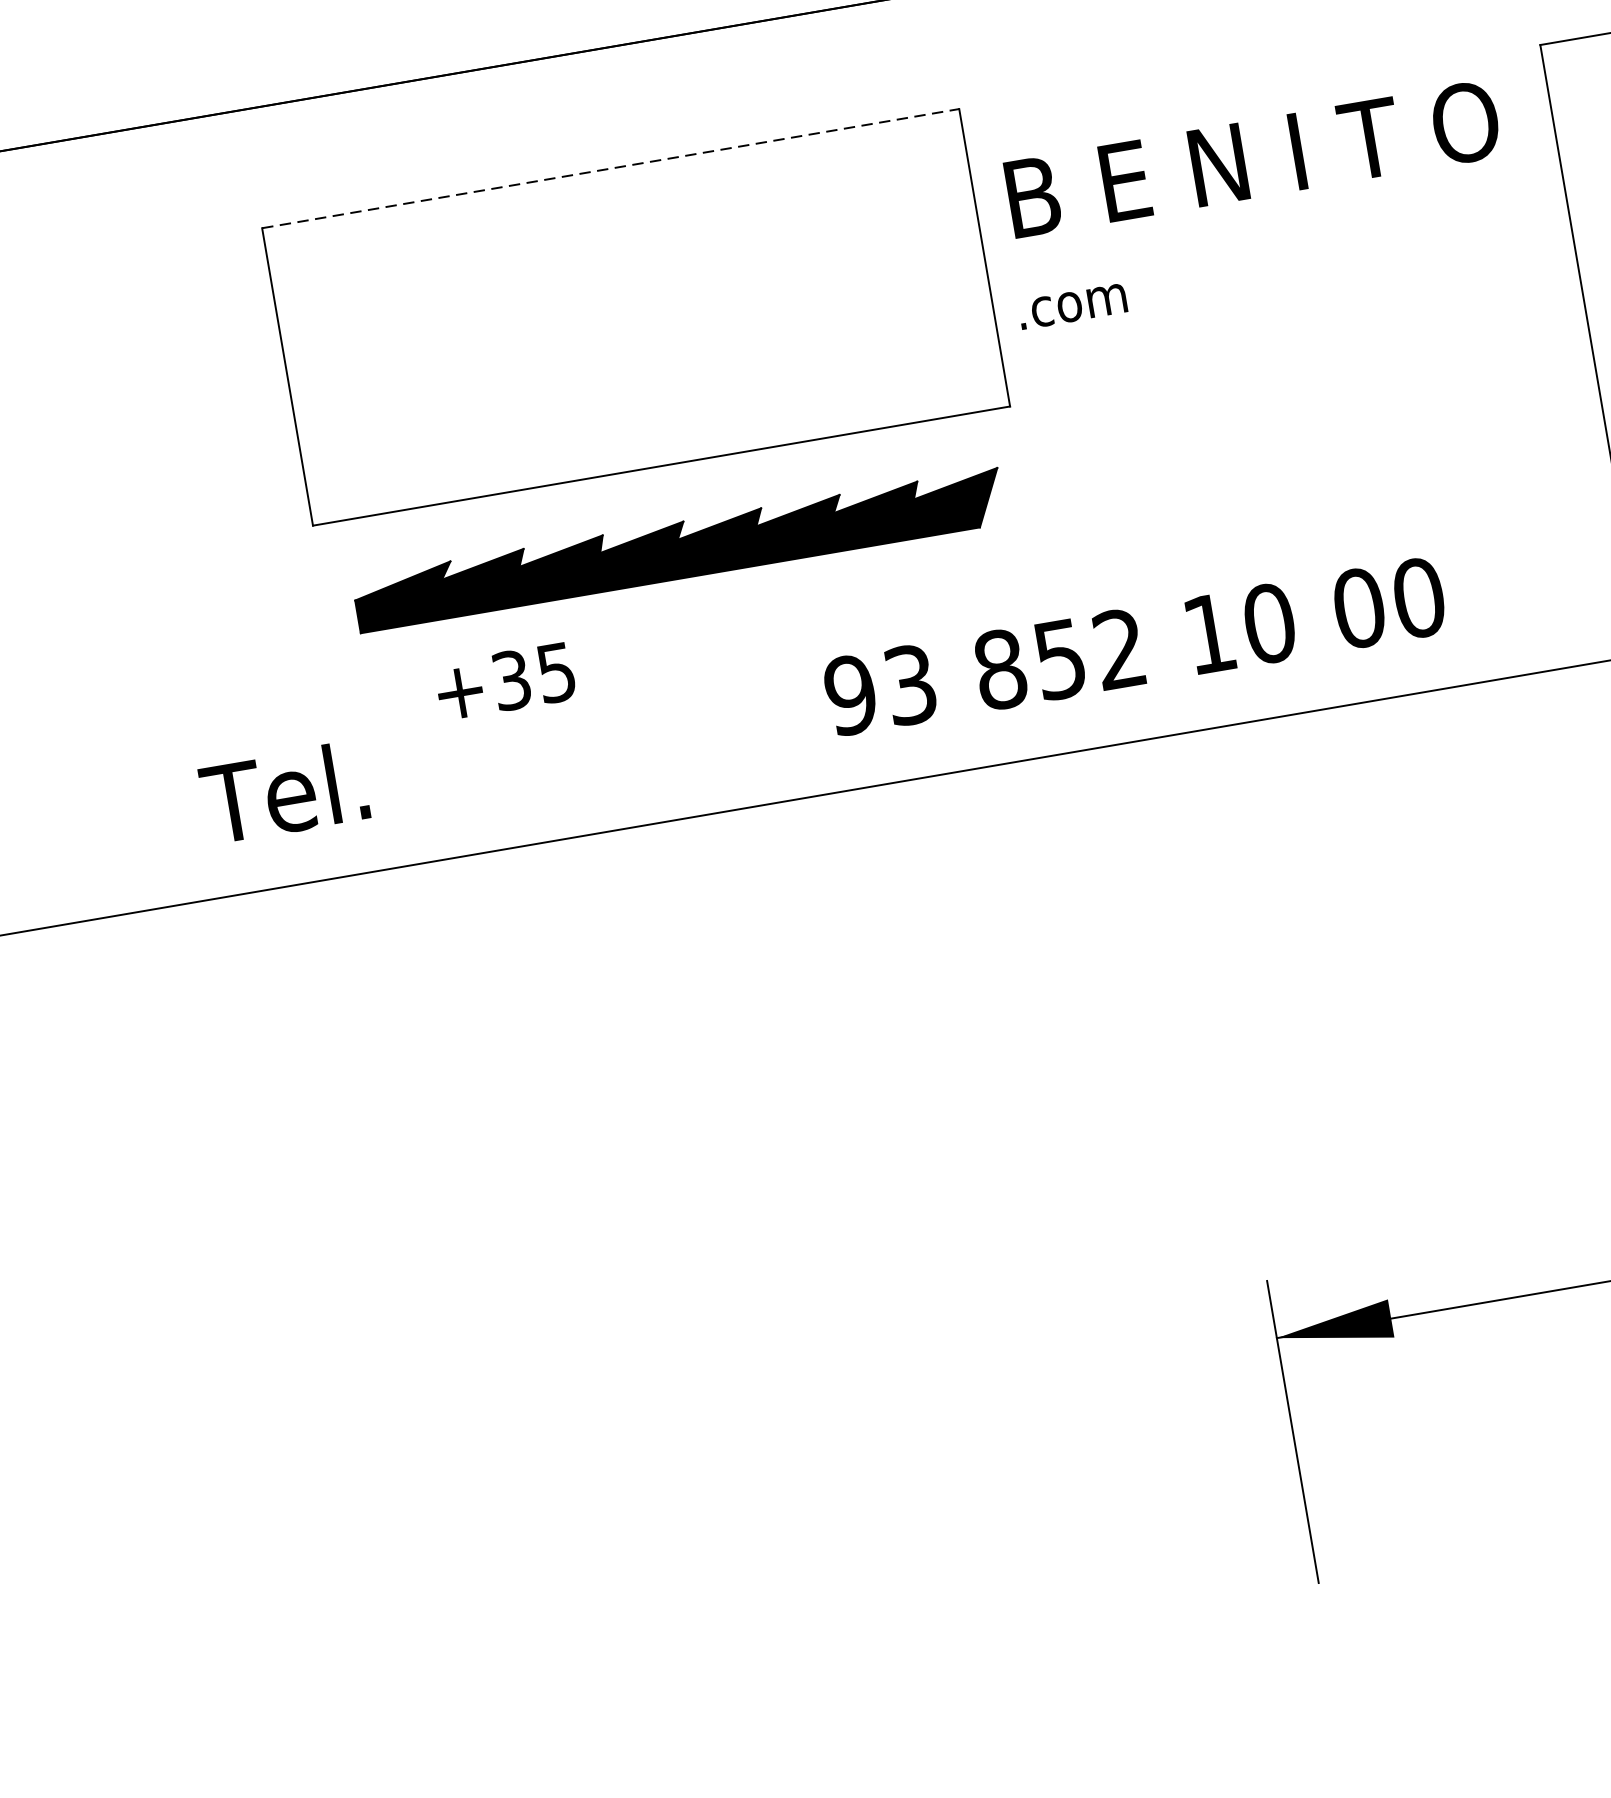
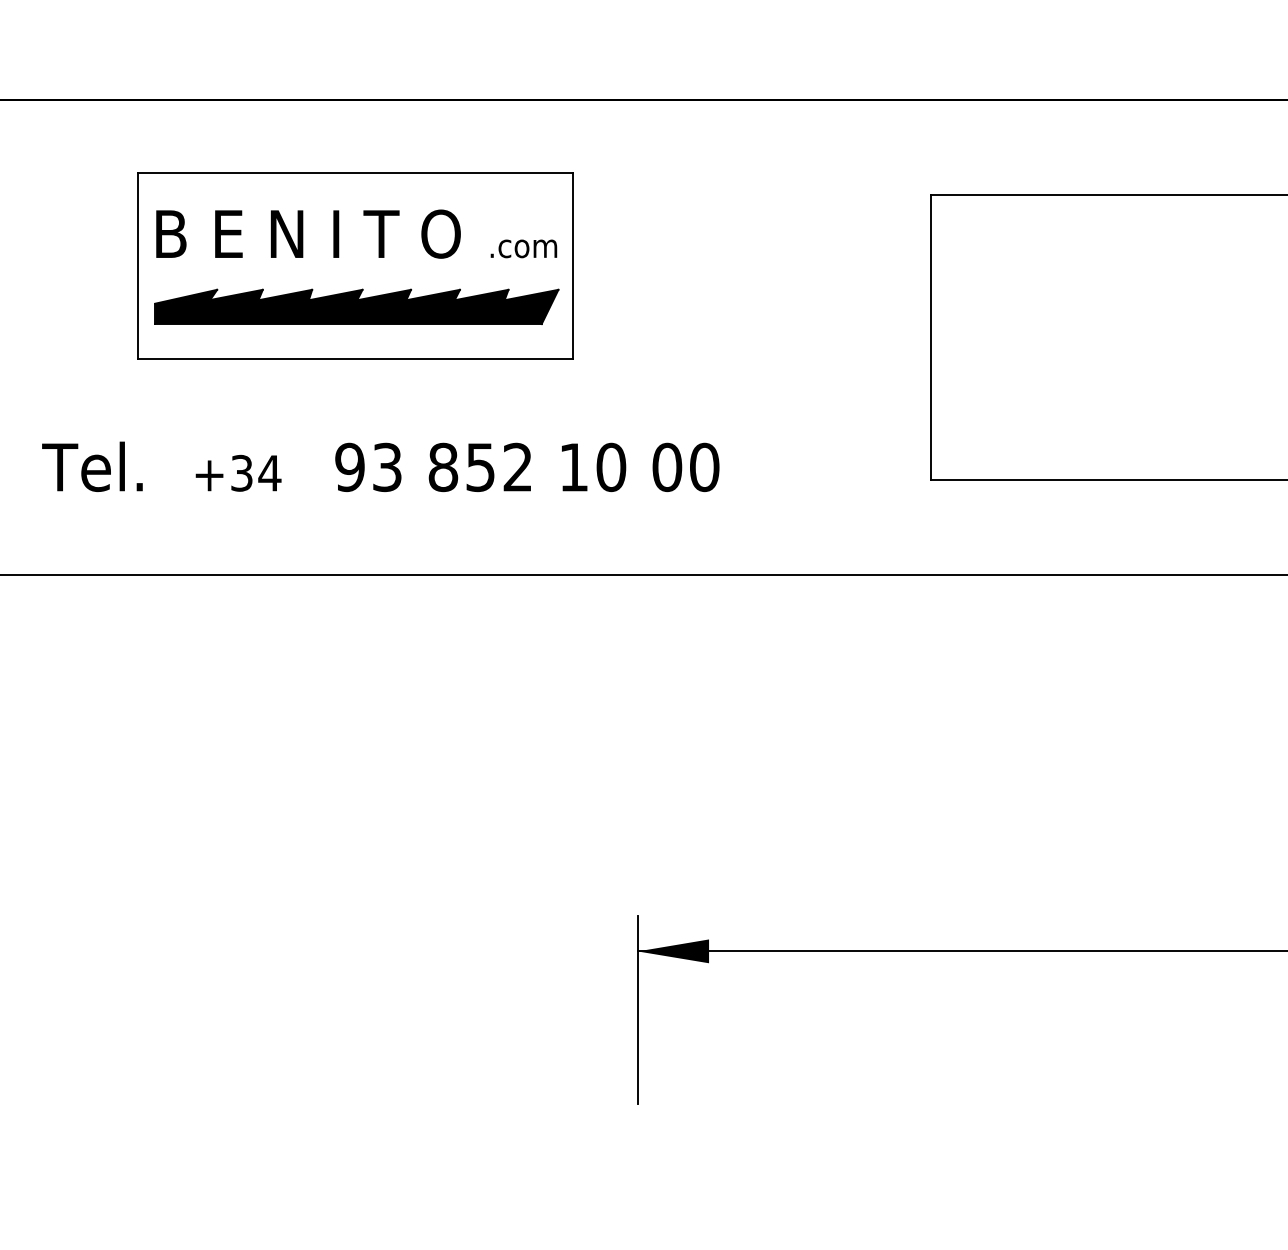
text: (1252, 158) -> (308, 233), moved
line: (611, 168) -> (355, 173), dashed -> solid
text: (1072, 306) -> (523, 248), moved
part: (678, 549) -> (356, 306), moved
text: (1135, 646) -> (527, 467), moved
text: (555, 673) -> (269, 473), +35 -> +34
text: (284, 792) -> (92, 466), moved

